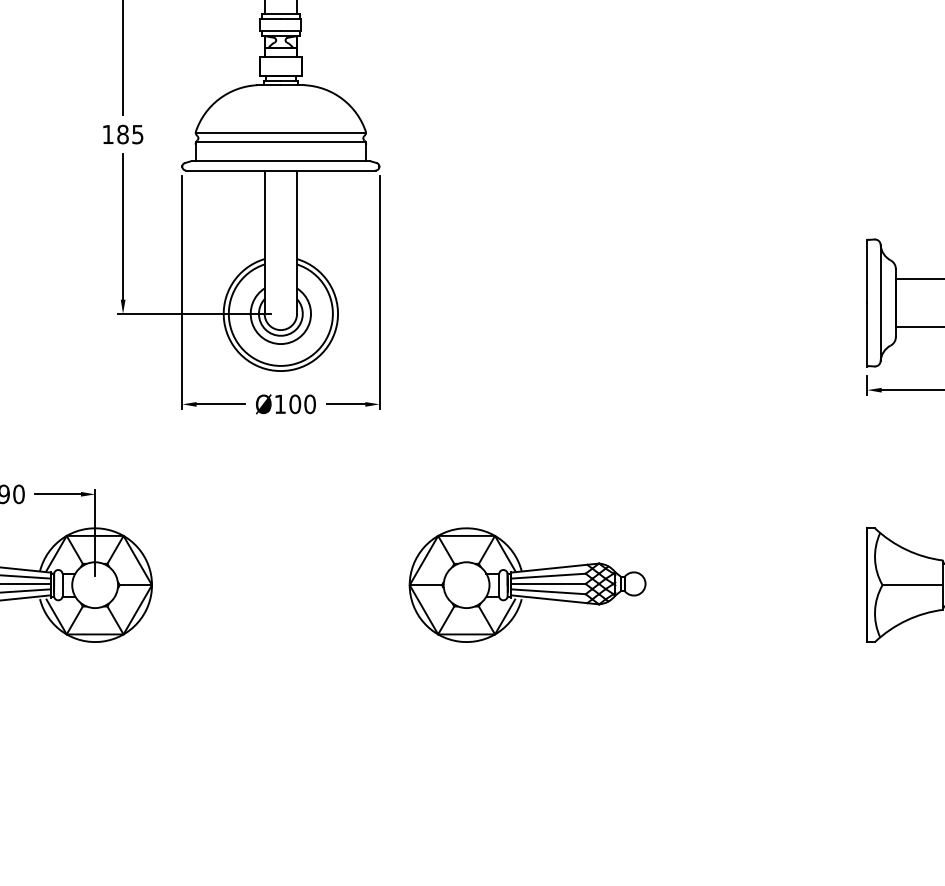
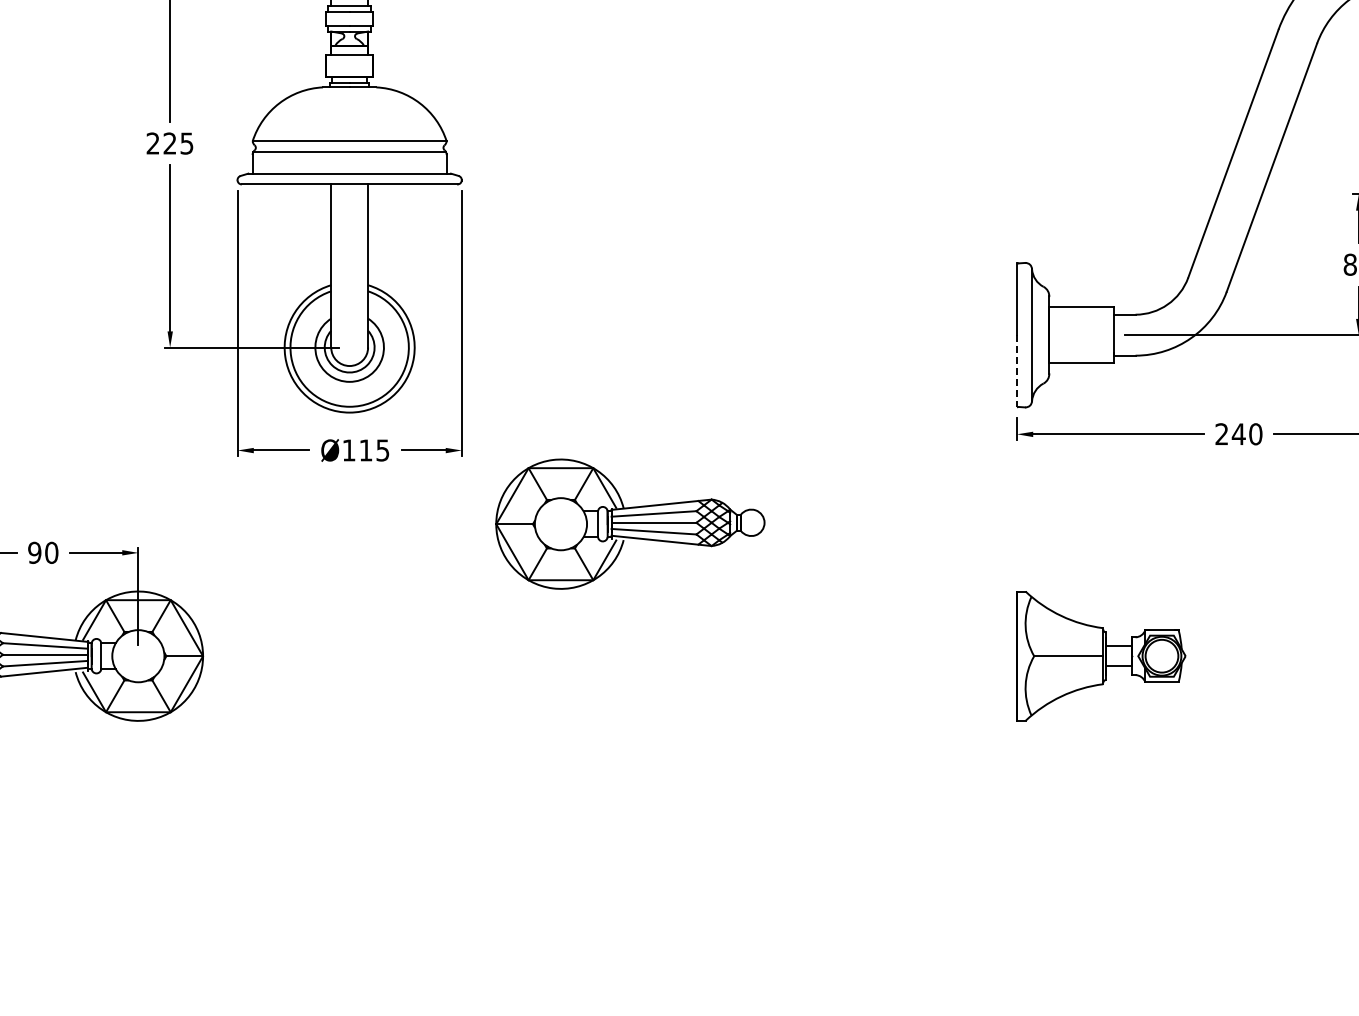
text: (115, 134) -> (161, 143), 185 -> 225
line: (867, 334) -> (1016, 371), solid -> dashed
text: (302, 404) -> (374, 450), Ø100 -> Ø115
part: (527, 584) -> (630, 523), moved

